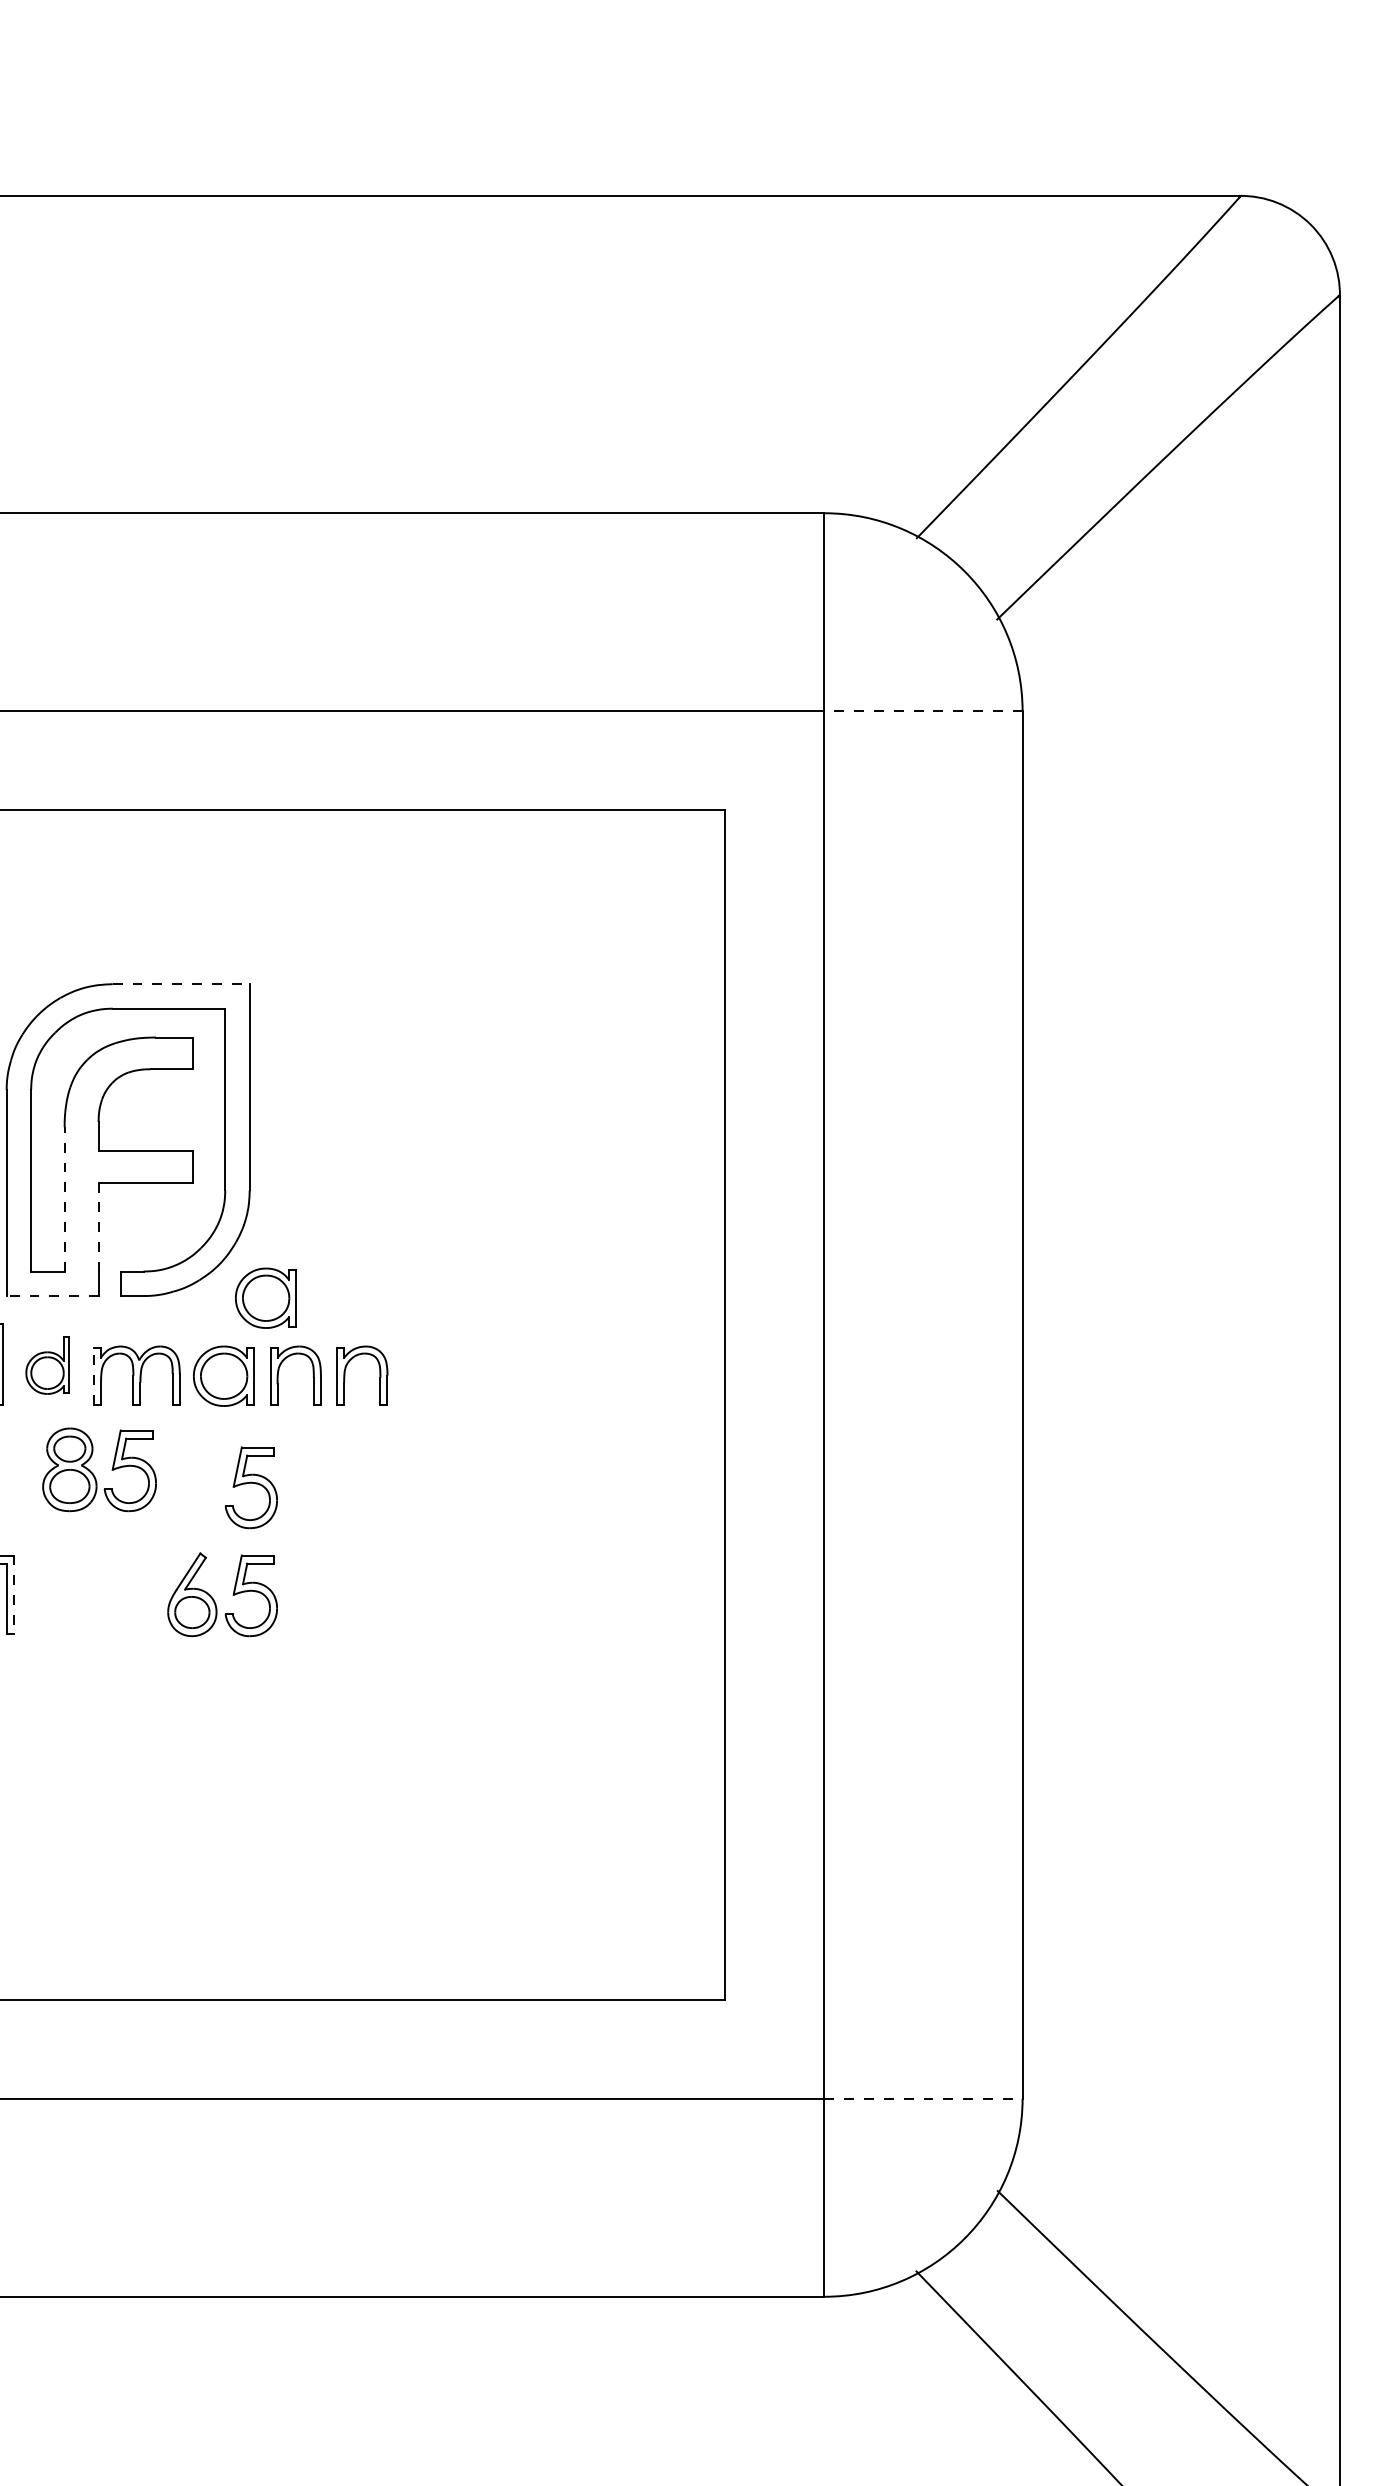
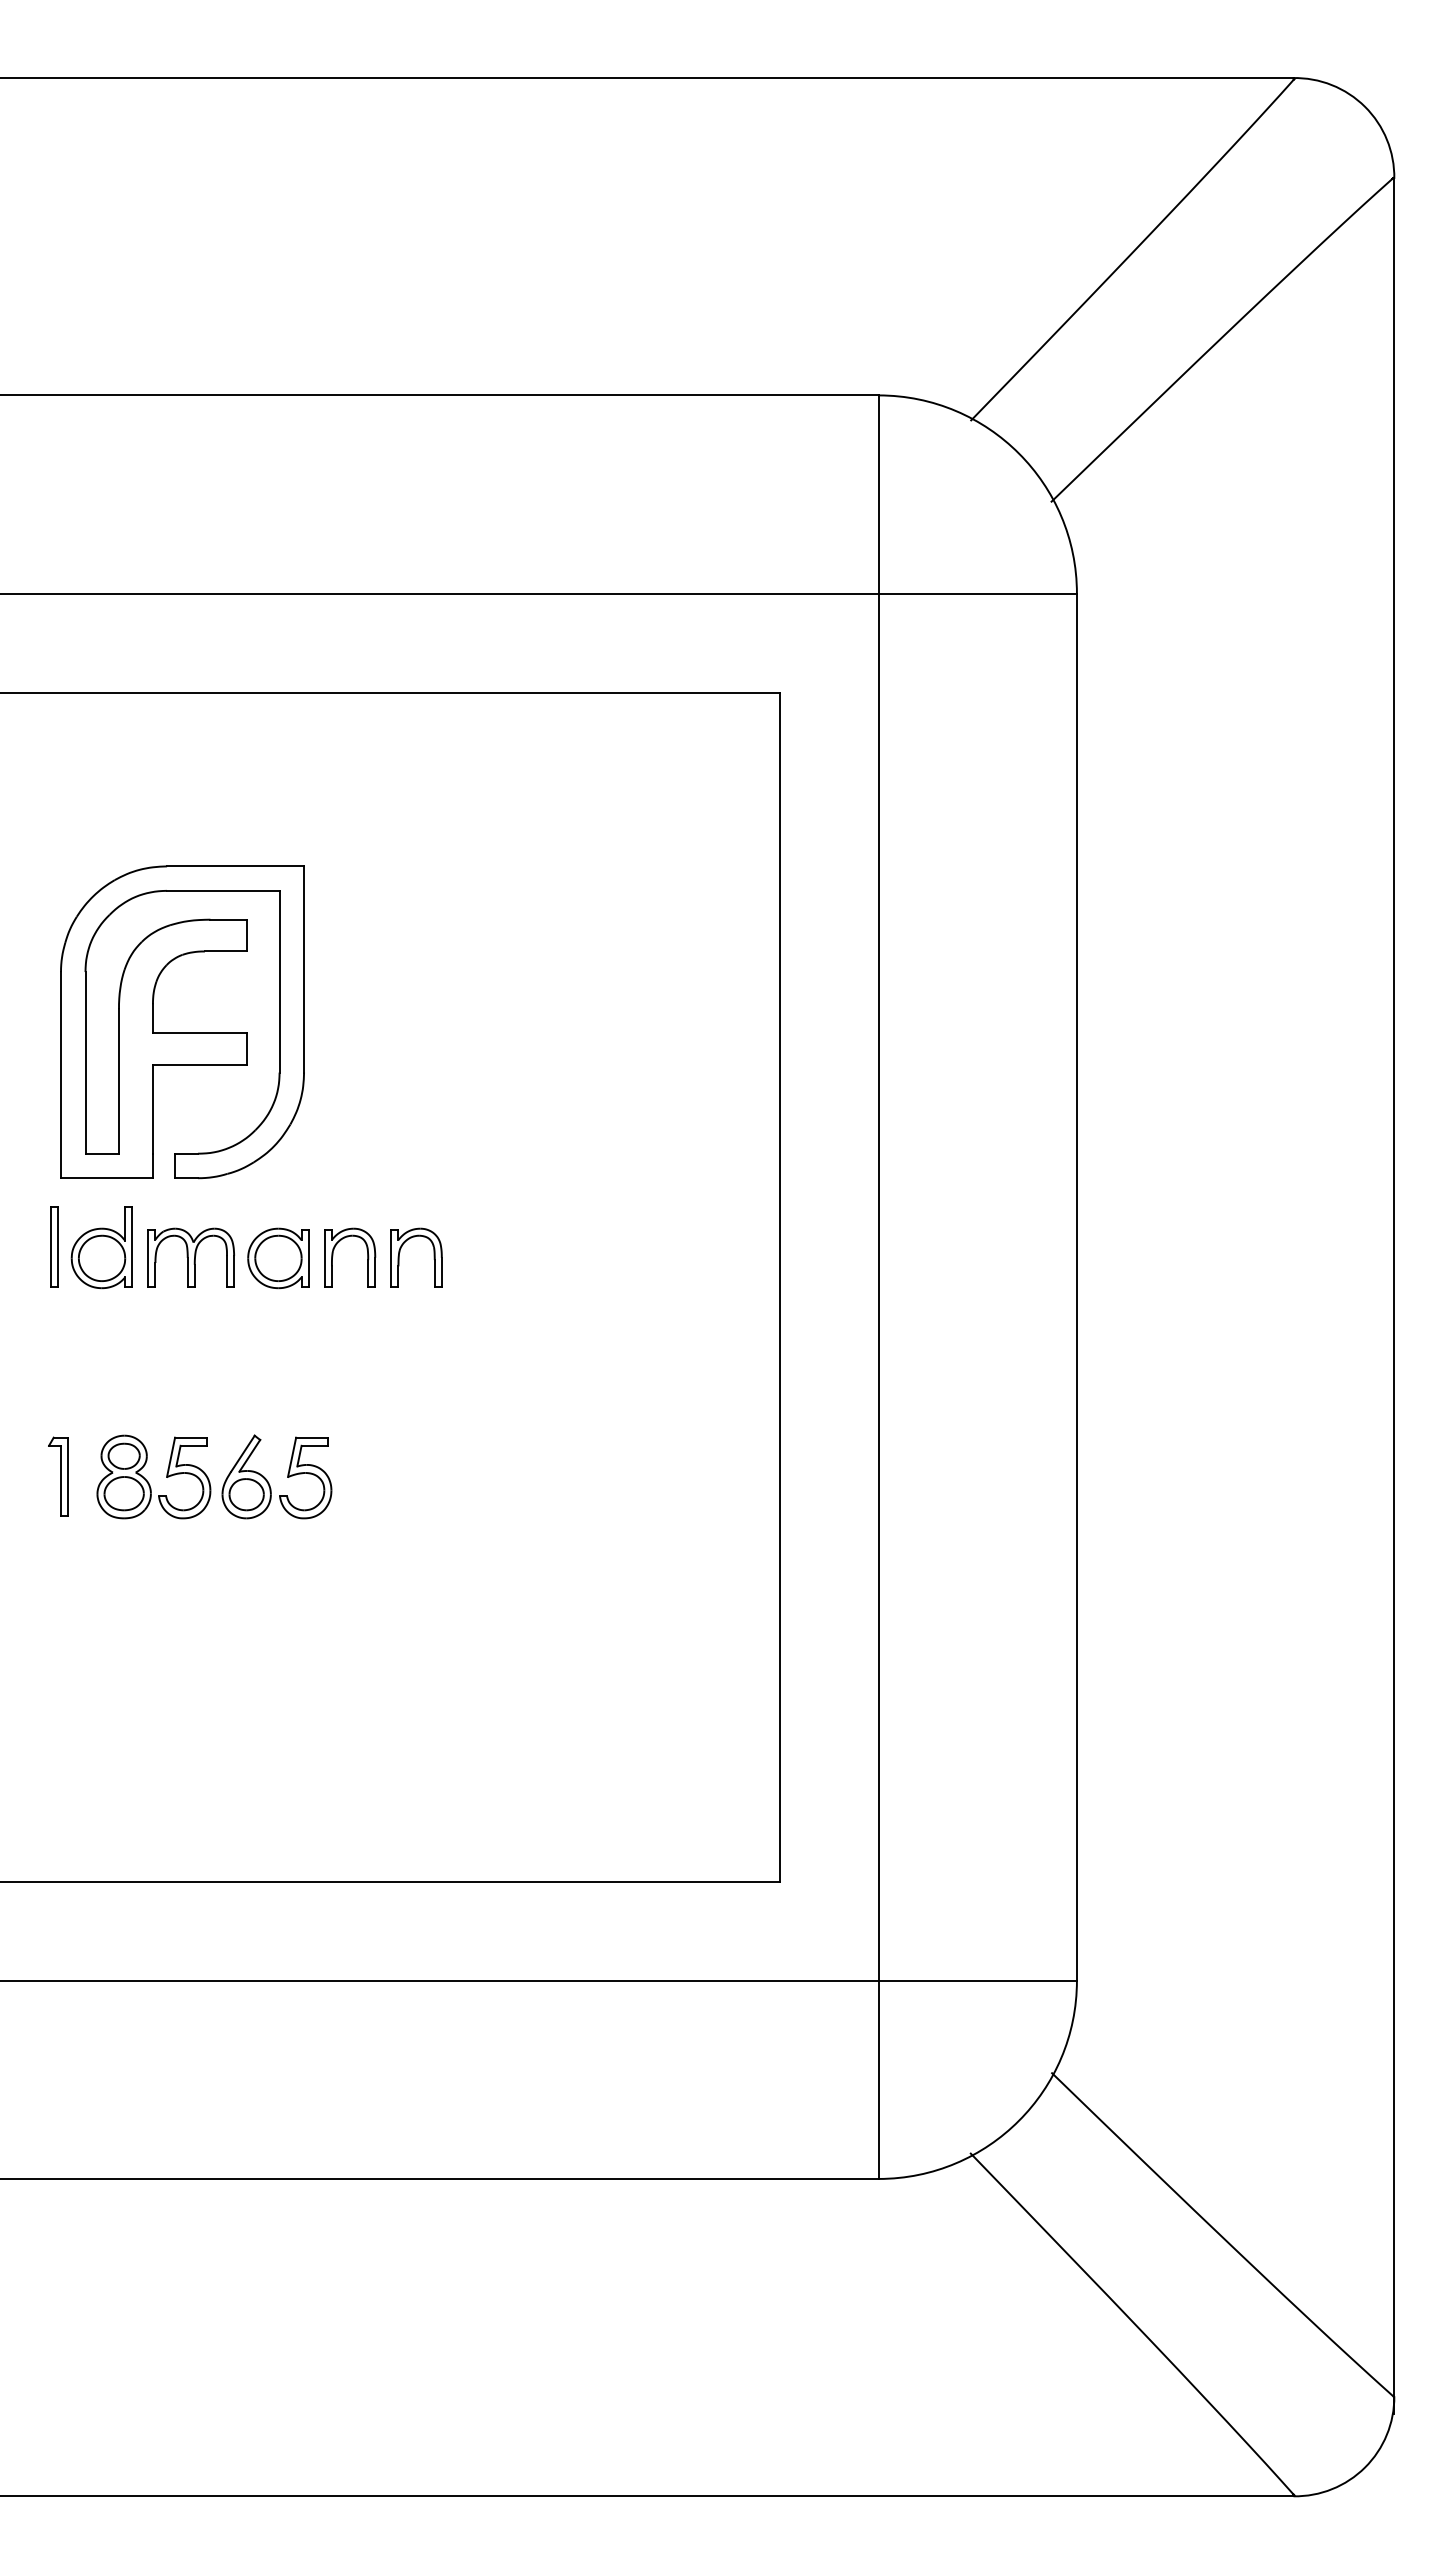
line: (923, 711) -> (977, 593), dashed -> solid
line: (181, 984) -> (235, 866), dashed -> solid
line: (65, 1199) -> (119, 1081), dashed -> solid
line: (98, 1227) -> (152, 1109), dashed -> solid
line: (52, 1296) -> (106, 1178), dashed -> solid
part: (266, 1298) -> (320, 1180), removed
part: (47, 1365) -> (101, 1247), size x1.43
line: (94, 1376) -> (148, 1258), dashed -> solid
part: (94, 1474) -> (148, 1481), moved
part: (251, 1487) -> (305, 1369), removed
line: (14, 1595) -> (68, 1477), dashed -> solid
line: (924, 2098) -> (978, 1980), dashed -> solid

